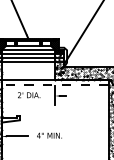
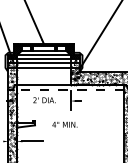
text: (49, 135) -> (64, 124), moved

